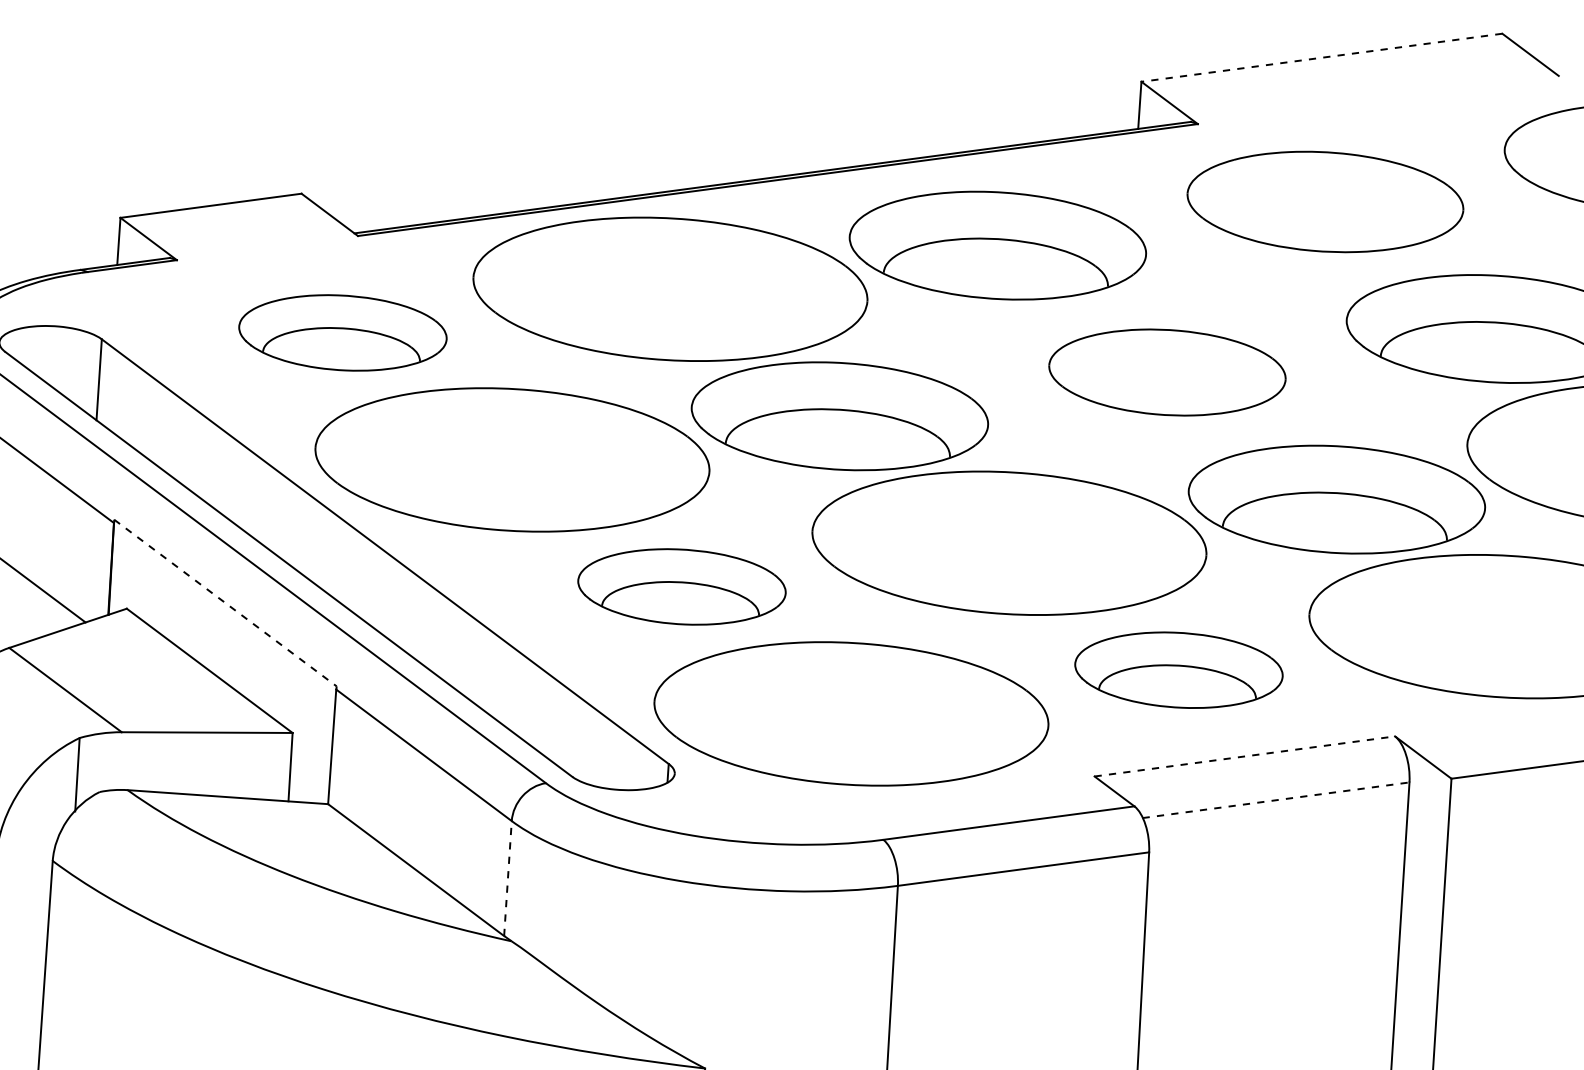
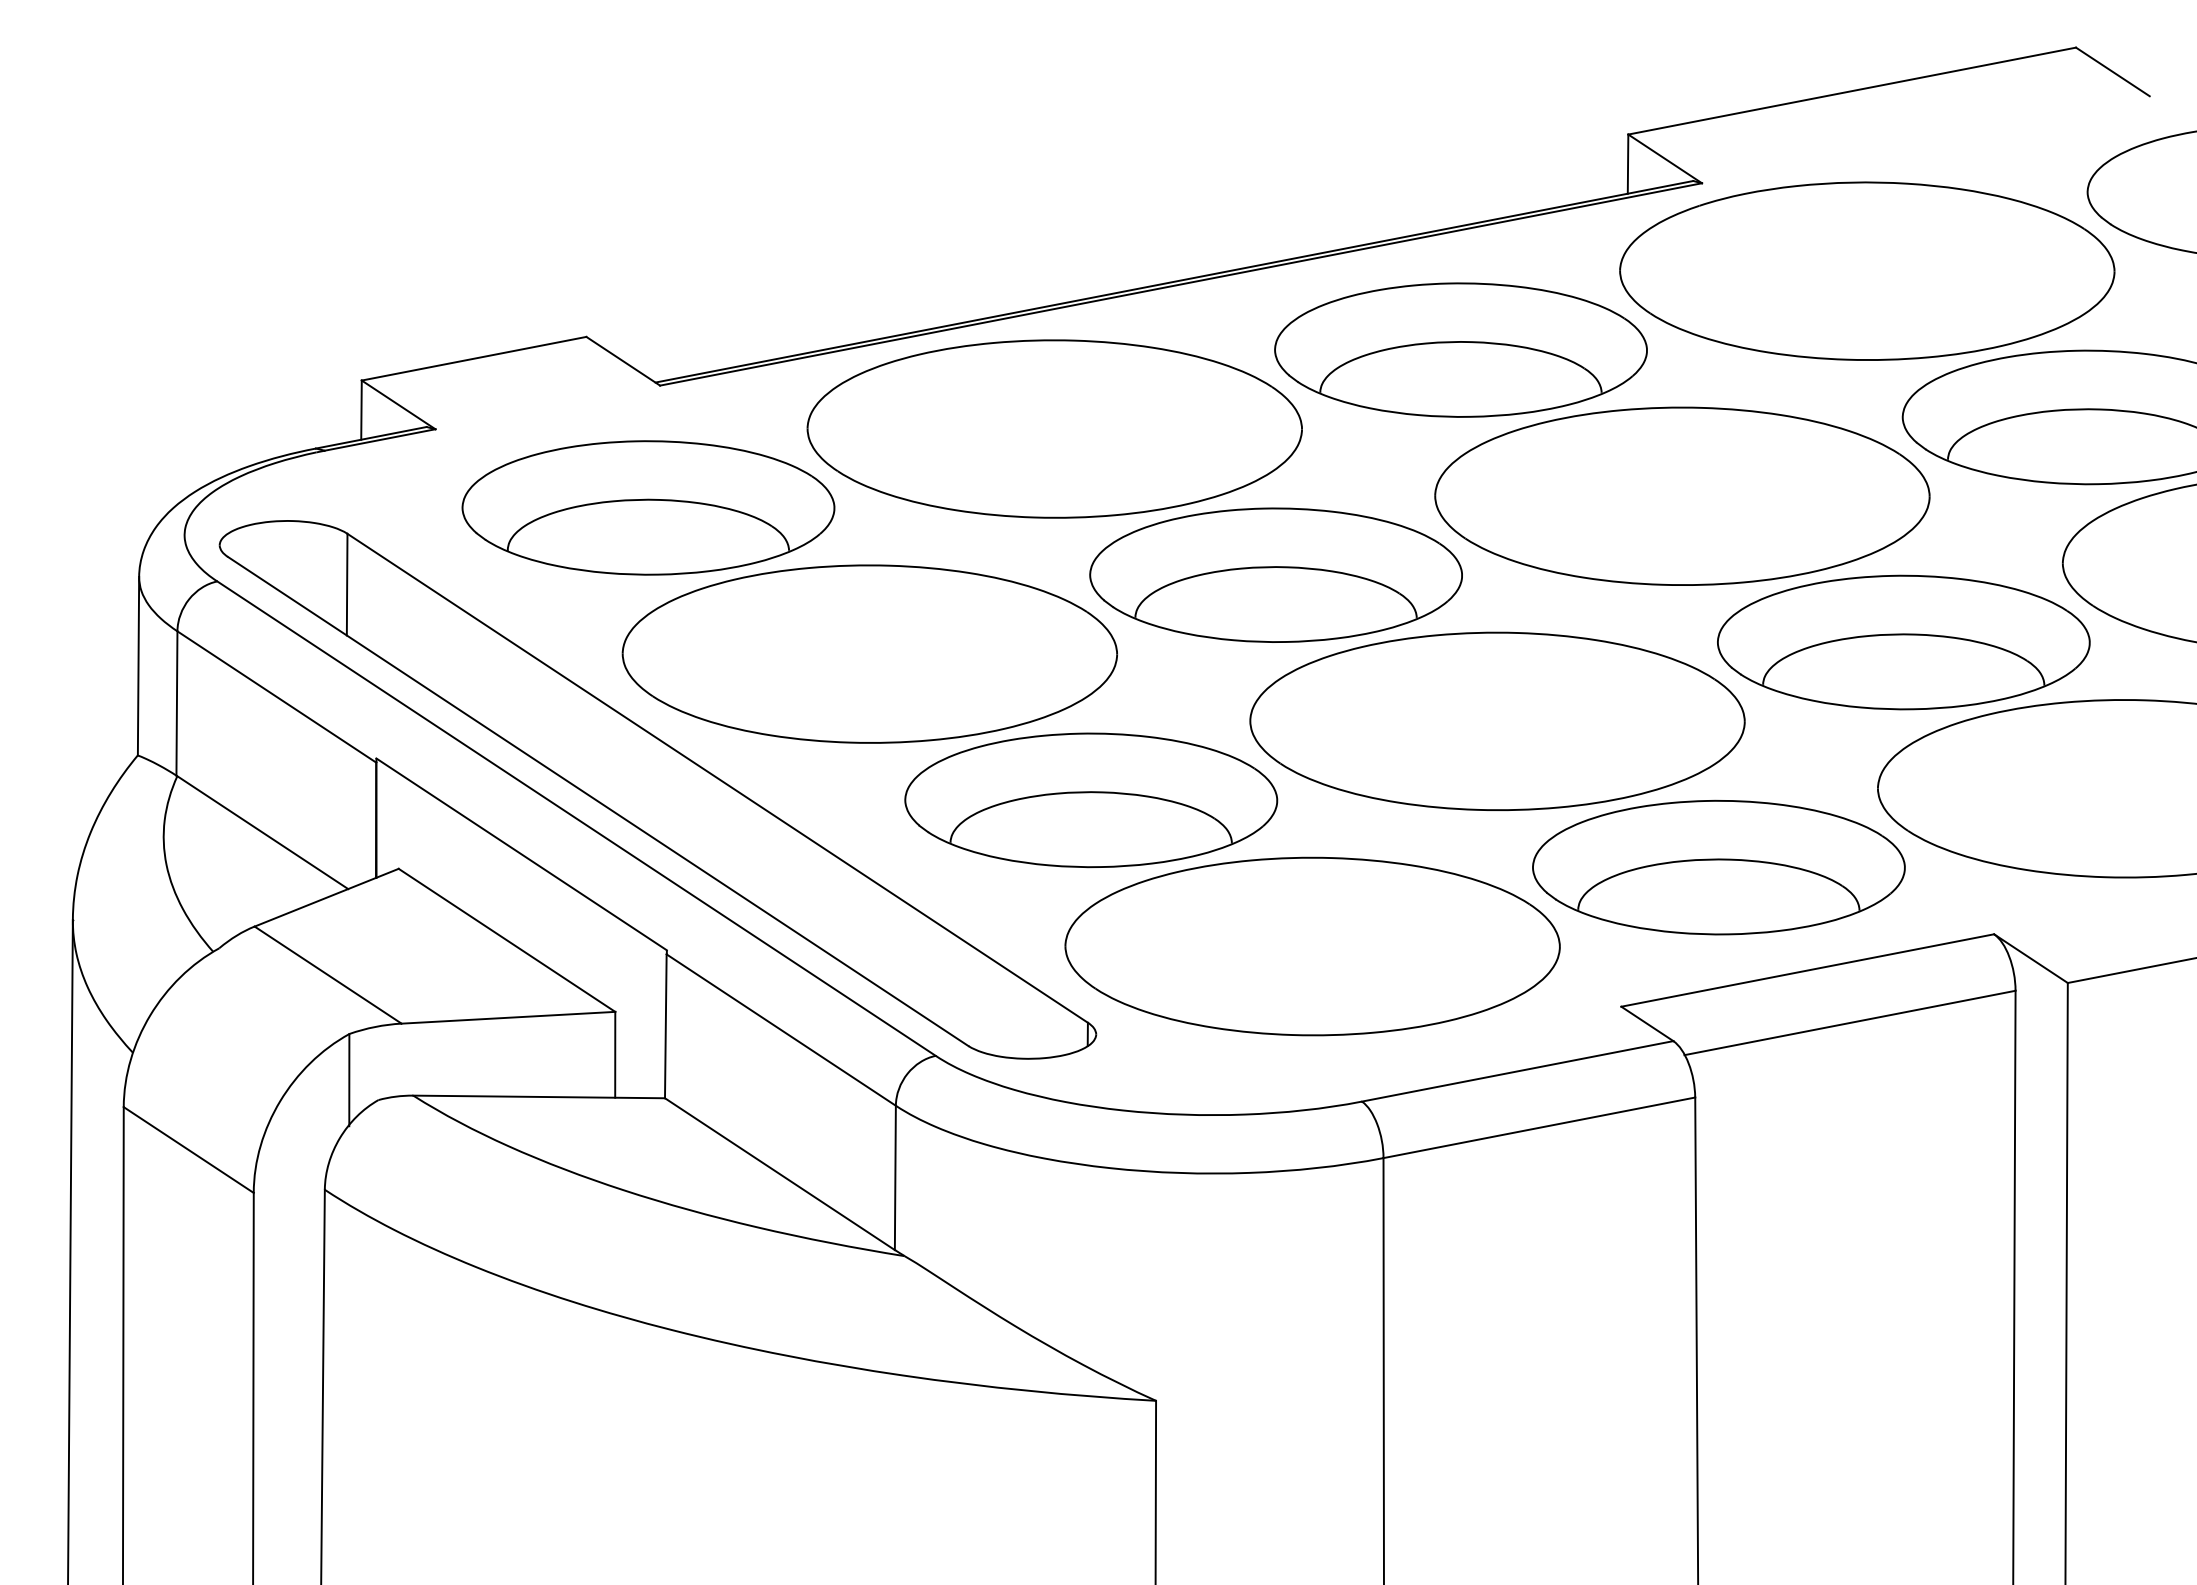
line: (1321, 58) -> (1851, 91), dashed -> solid
part: (1325, 201) -> (1867, 270), size x1.43
part: (342, 332) -> (648, 507), size x1.43
part: (1167, 371) -> (1682, 495), size x1.67
part: (682, 587) -> (1091, 800), size x1.43
line: (226, 603) -> (522, 854), dashed -> solid
part: (1178, 670) -> (1718, 867), size x1.43
line: (1244, 756) -> (1807, 970), dashed -> solid
line: (1276, 799) -> (1850, 1022), dashed -> solid
line: (508, 878) -> (895, 1177), dashed -> solid

